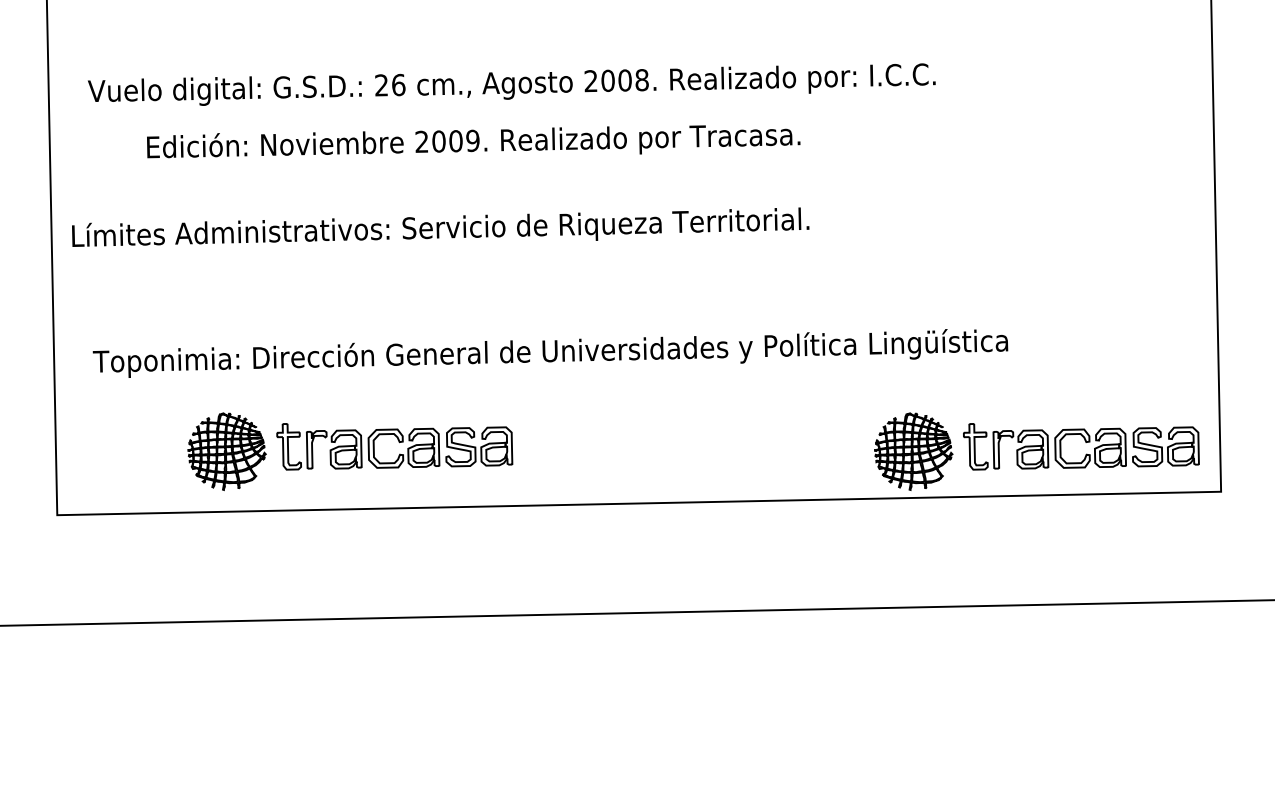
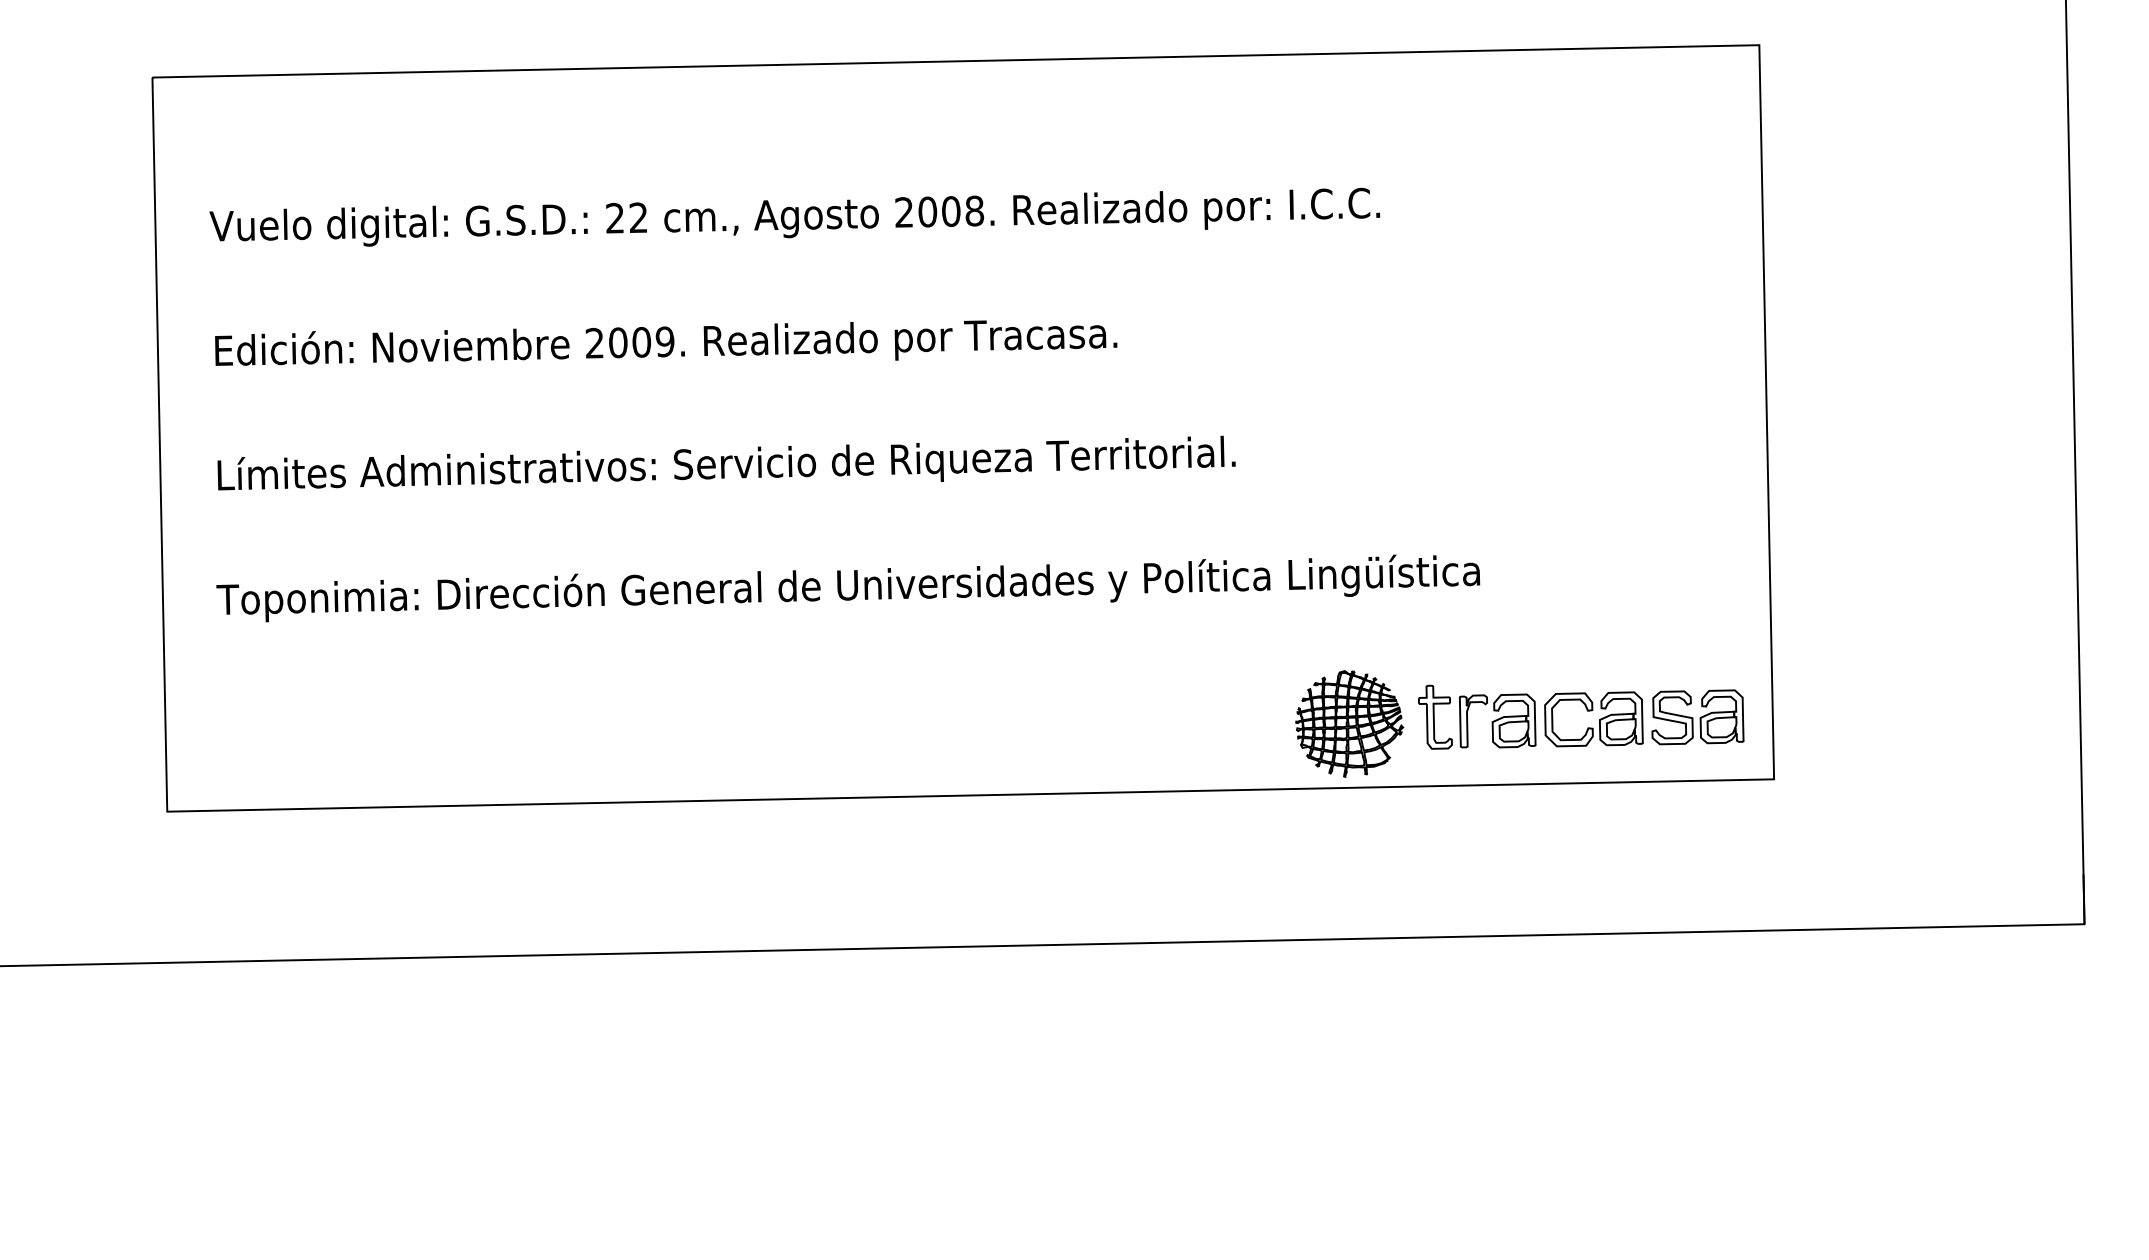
text: (398, 84) -> (638, 217), 26 -> 22
text: (473, 141) -> (666, 342), moved
text: (440, 226) -> (726, 462), moved
part: (350, 451) -> (571, 723), removed

